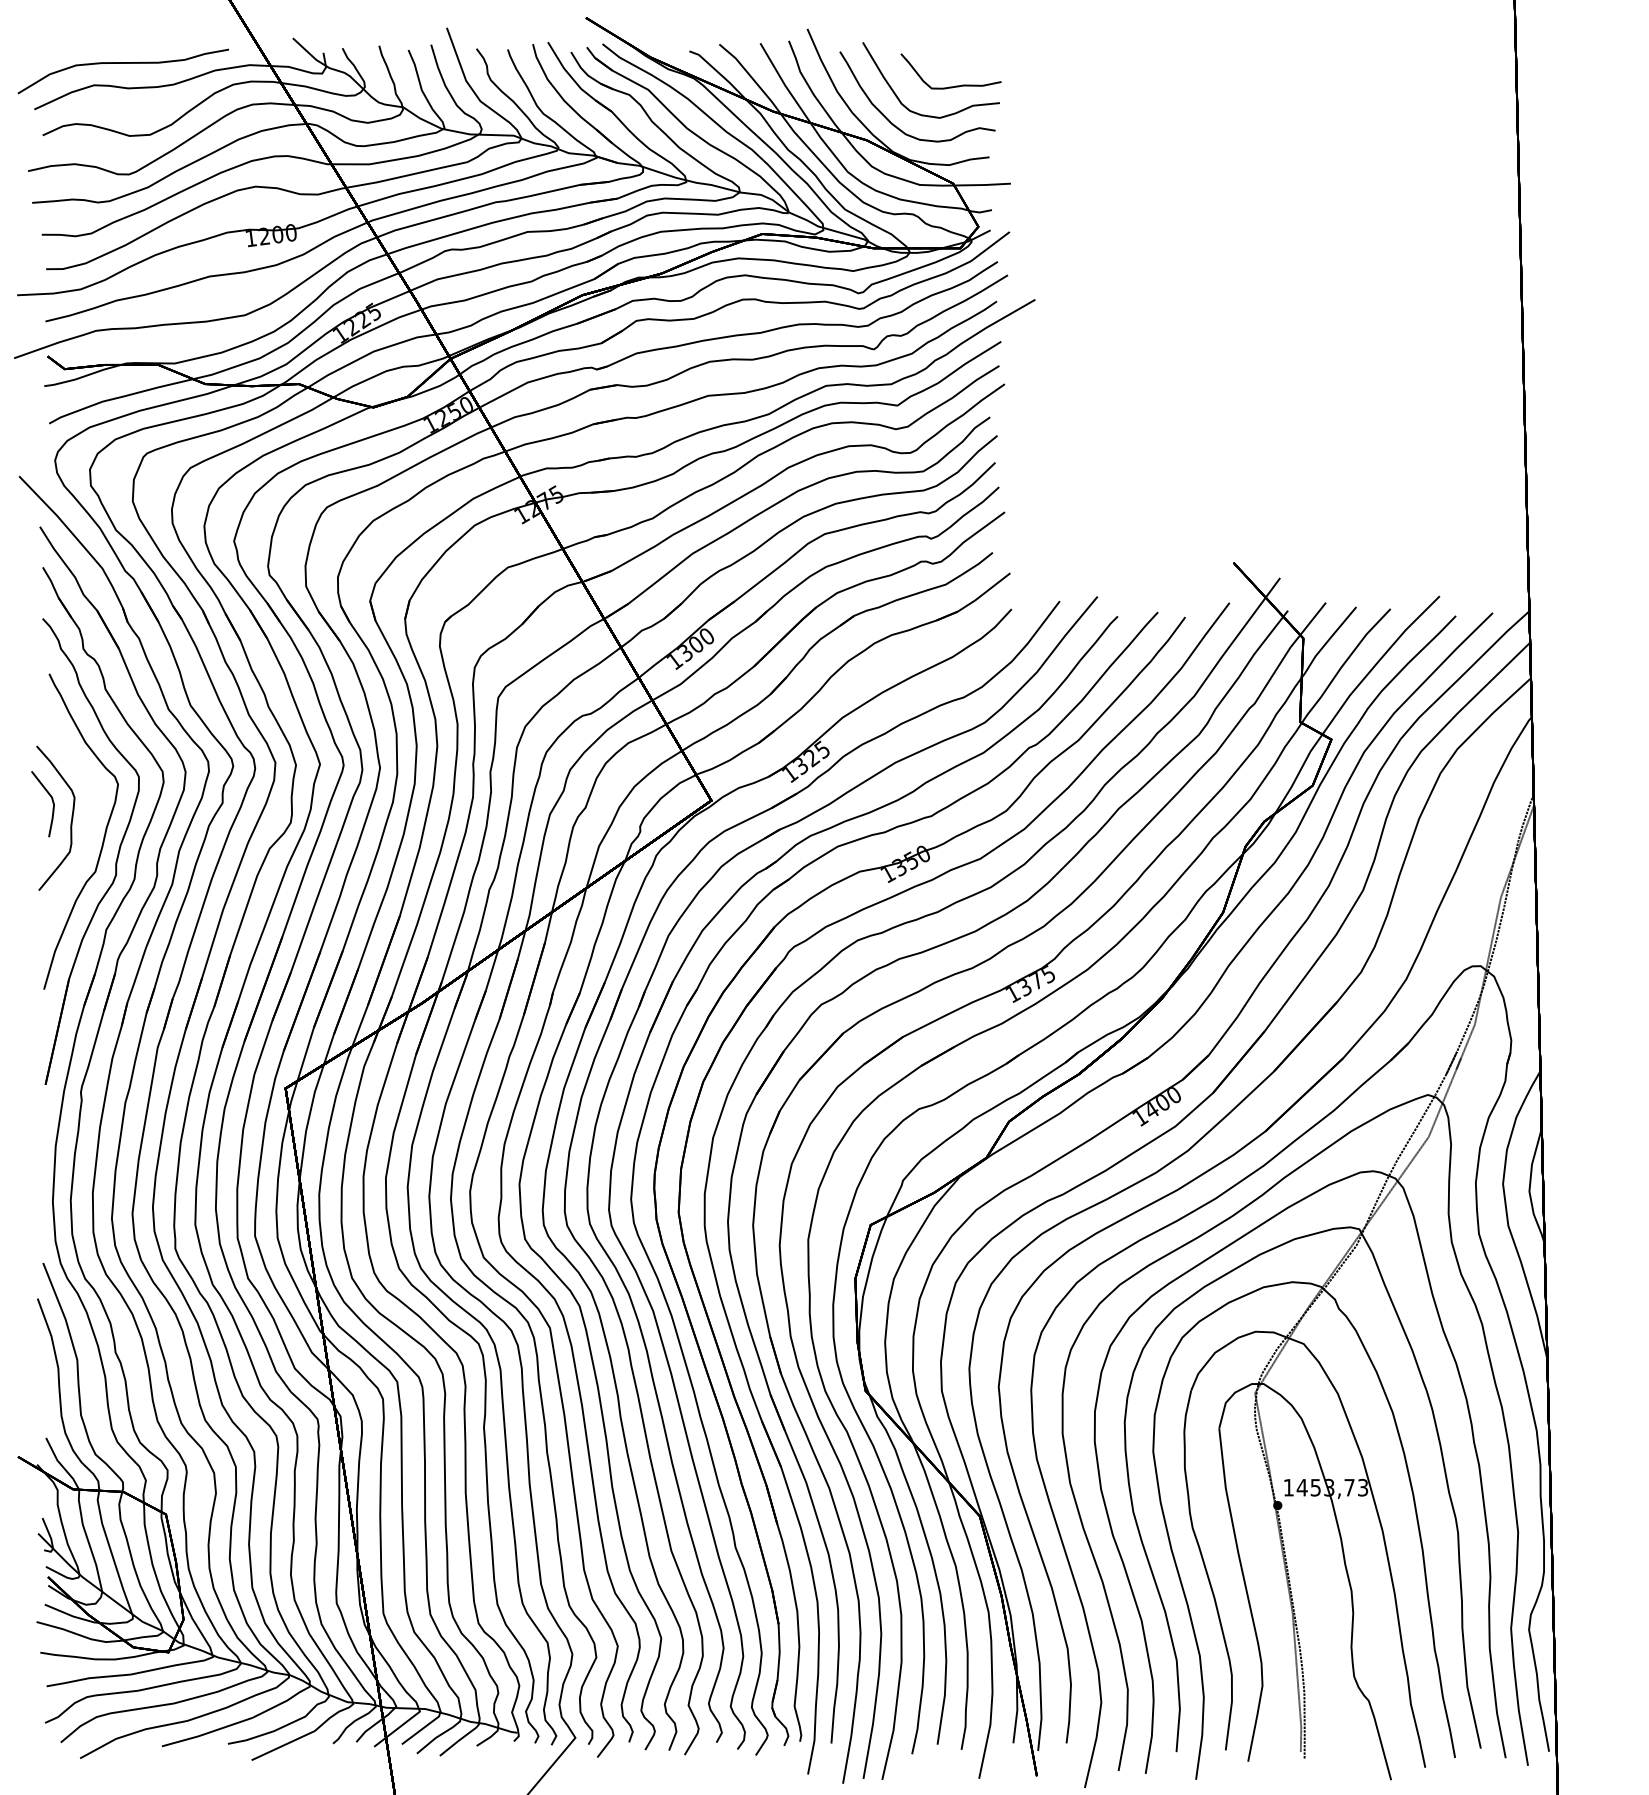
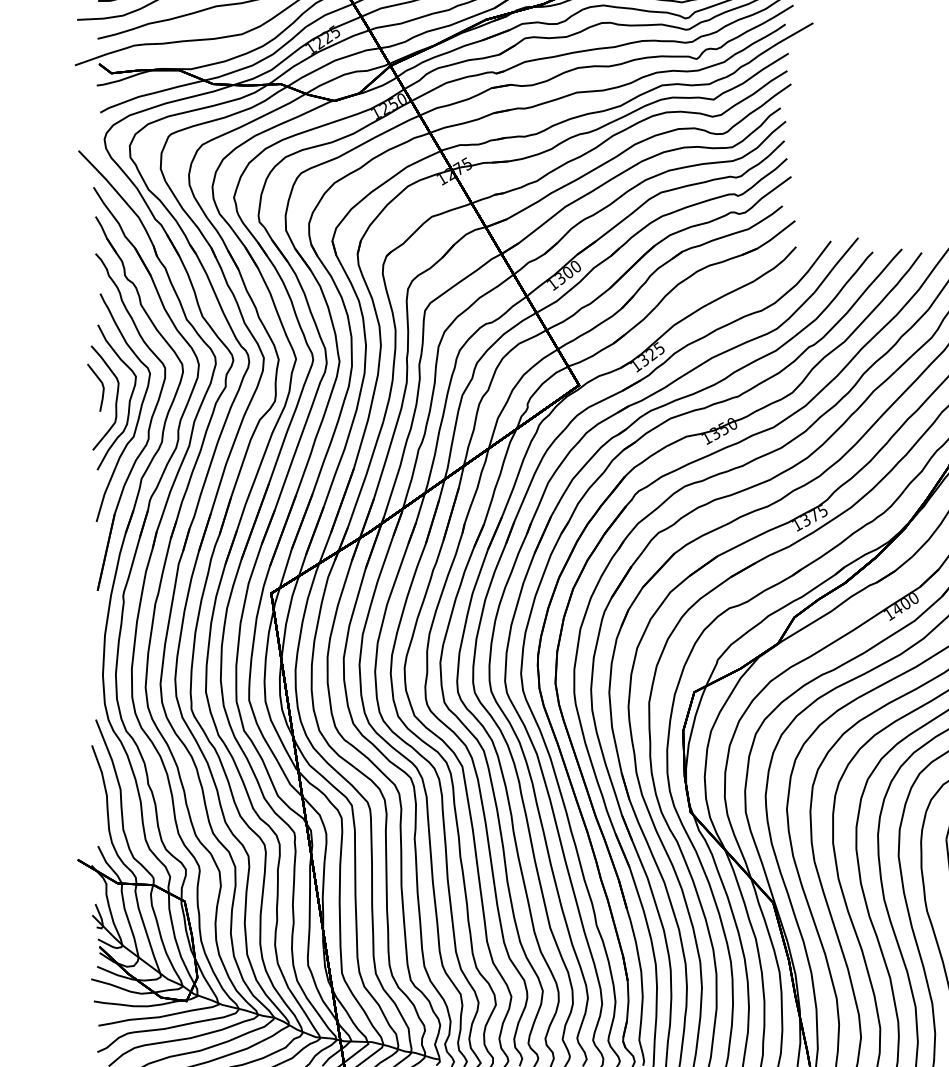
part: (89, 820) -> (129, 399), added

